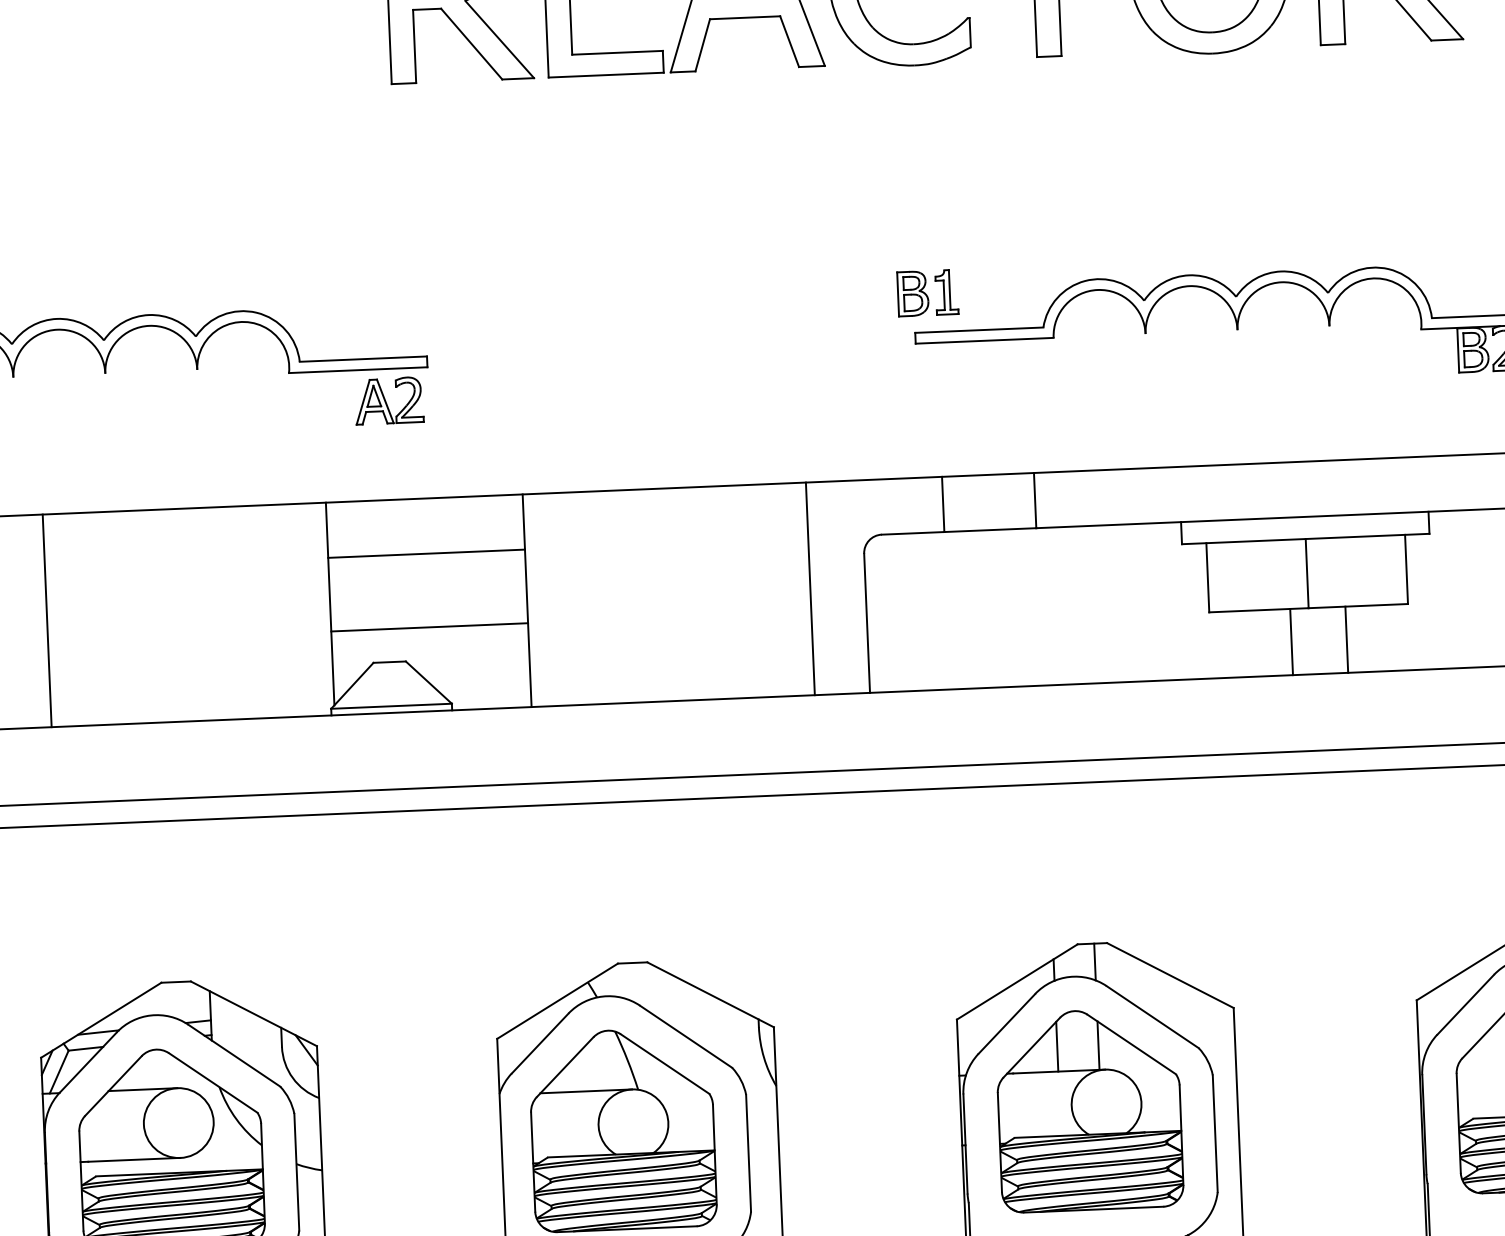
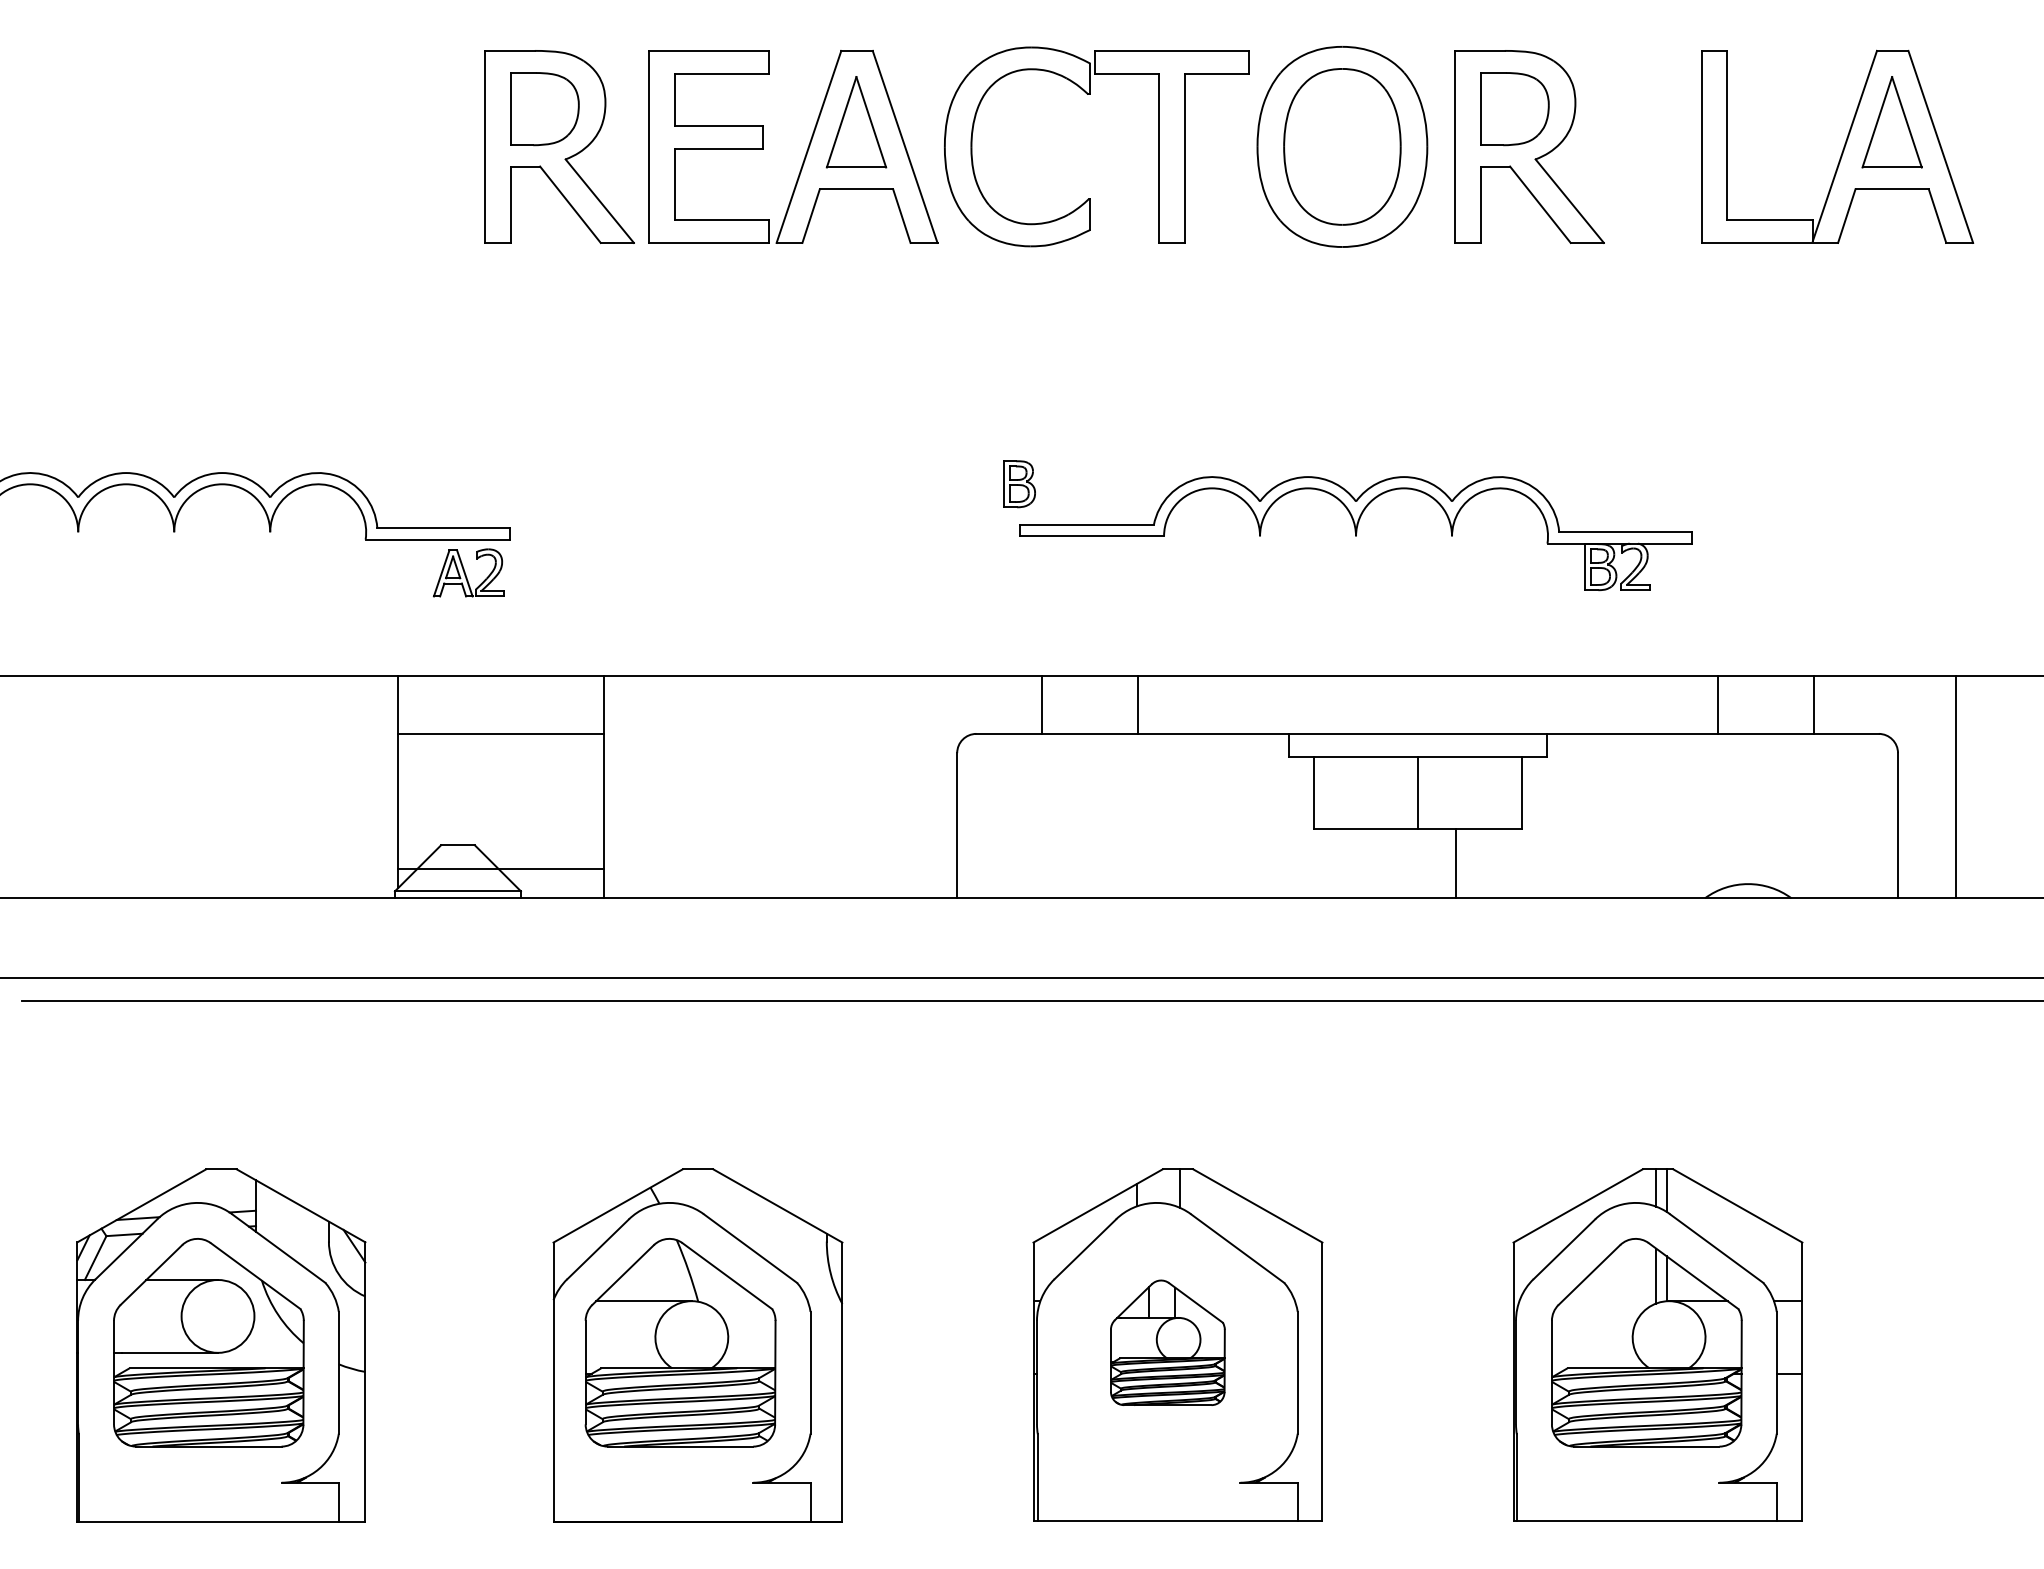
part: (946, 291) -> (1054, 483), removed
line: (810, 589) -> (899, 787), removed
line: (46, 621) -> (102, 787), removed
line: (429, 627) -> (500, 868), moved
line: (1291, 641) -> (1398, 863), removed
part: (1089, 1109) -> (1167, 1342), size x0.6

